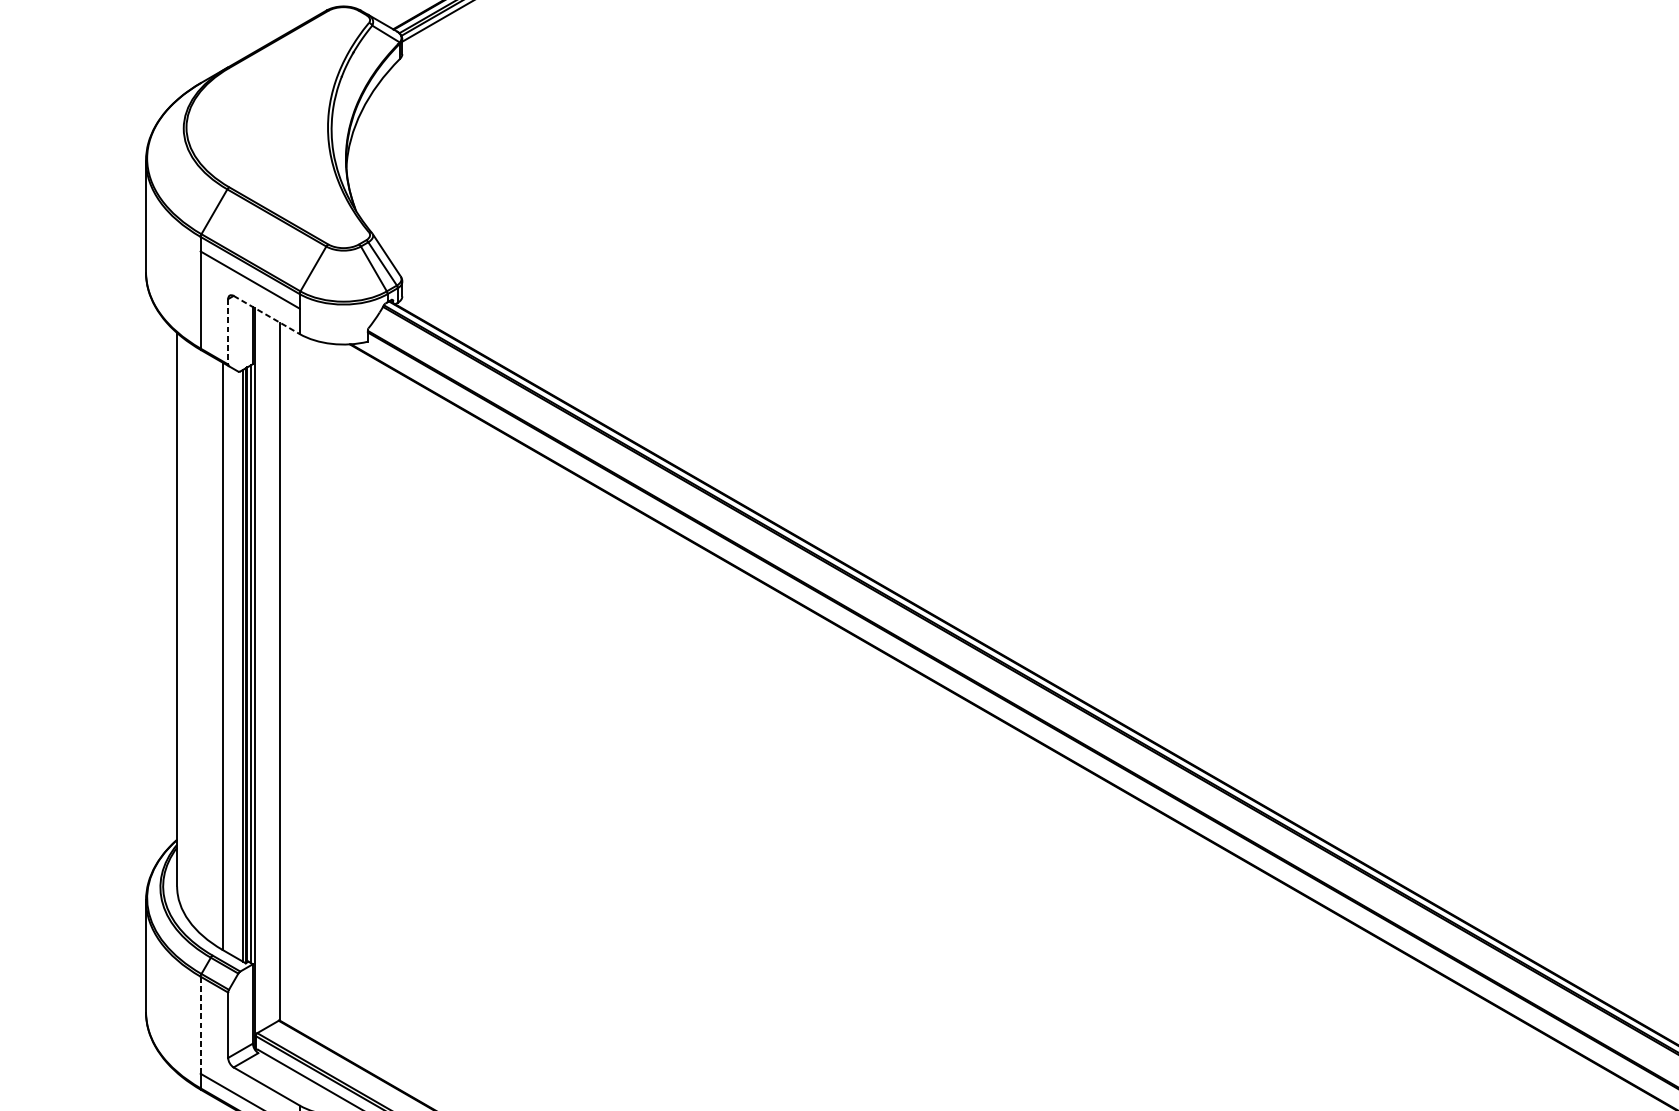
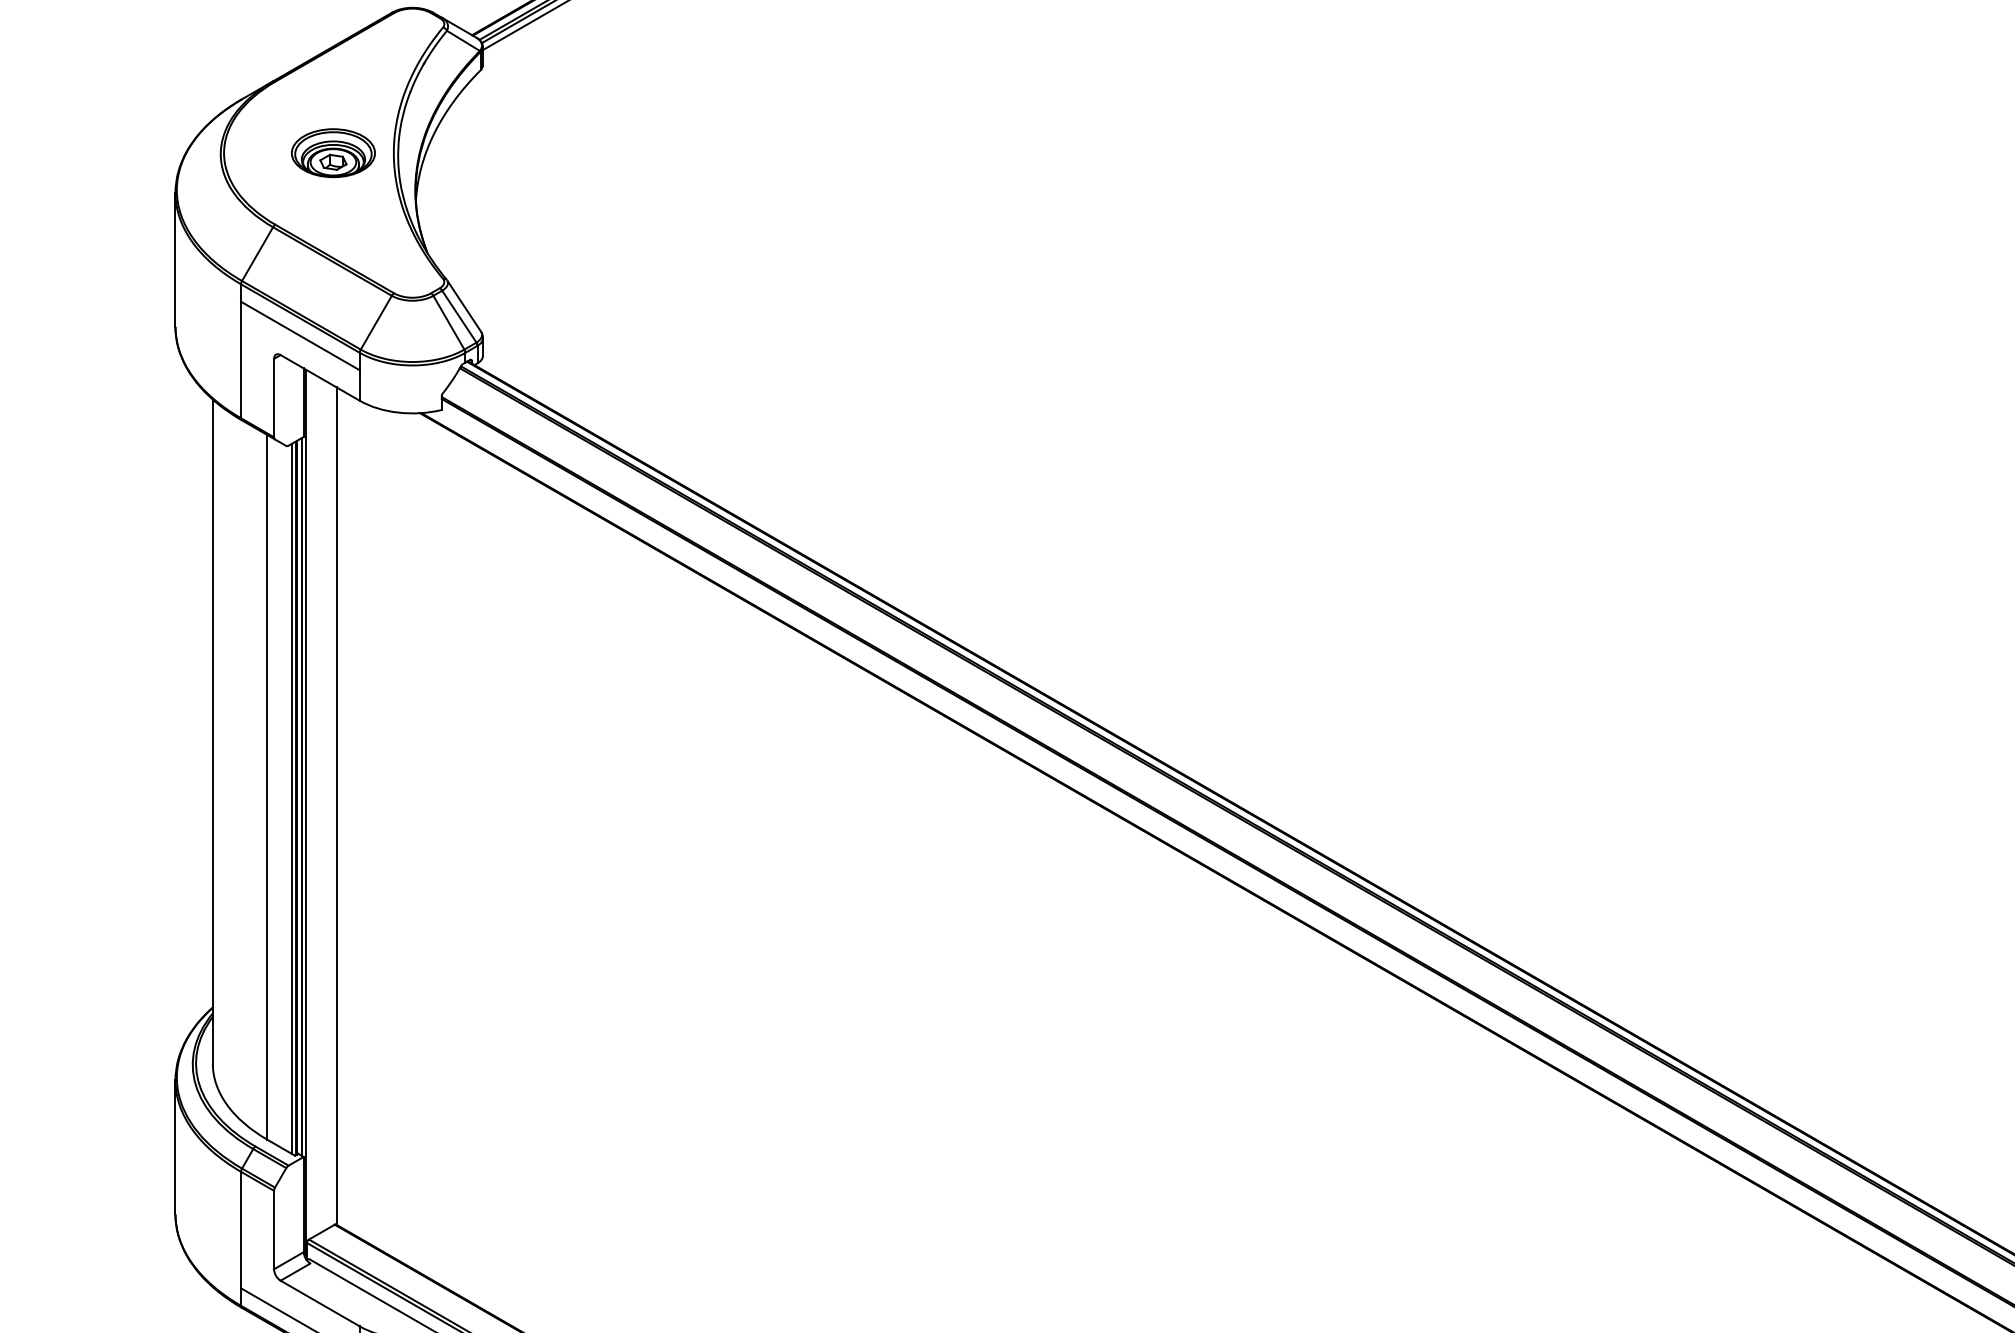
part: (277, 127) -> (333, 153), added
line: (266, 314) -> (320, 377), dashed -> solid
line: (228, 332) -> (274, 398), dashed -> solid
line: (201, 1025) -> (241, 1230), dashed -> solid

